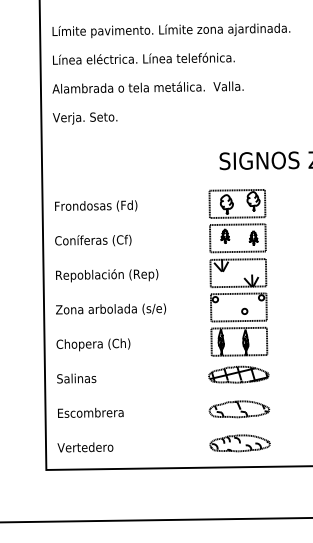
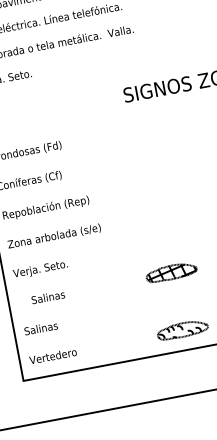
part: (238, 272) -> (156, 186), removed
text: (93, 344) -> (44, 268), Chopera (Ch) -> Verja. Seto.
text: (76, 378) -> (48, 297), moved
part: (239, 409) -> (177, 301), removed
text: (90, 412) -> (52, 326), Escombrera -> Salinas

